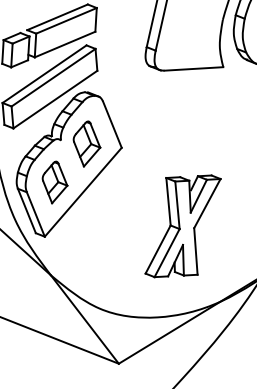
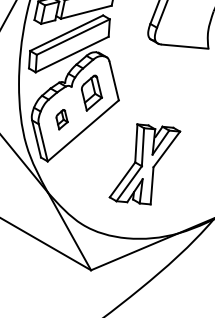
part: (54, 182) -> (61, 119), size x0.6
part: (182, 226) -> (144, 164), moved

